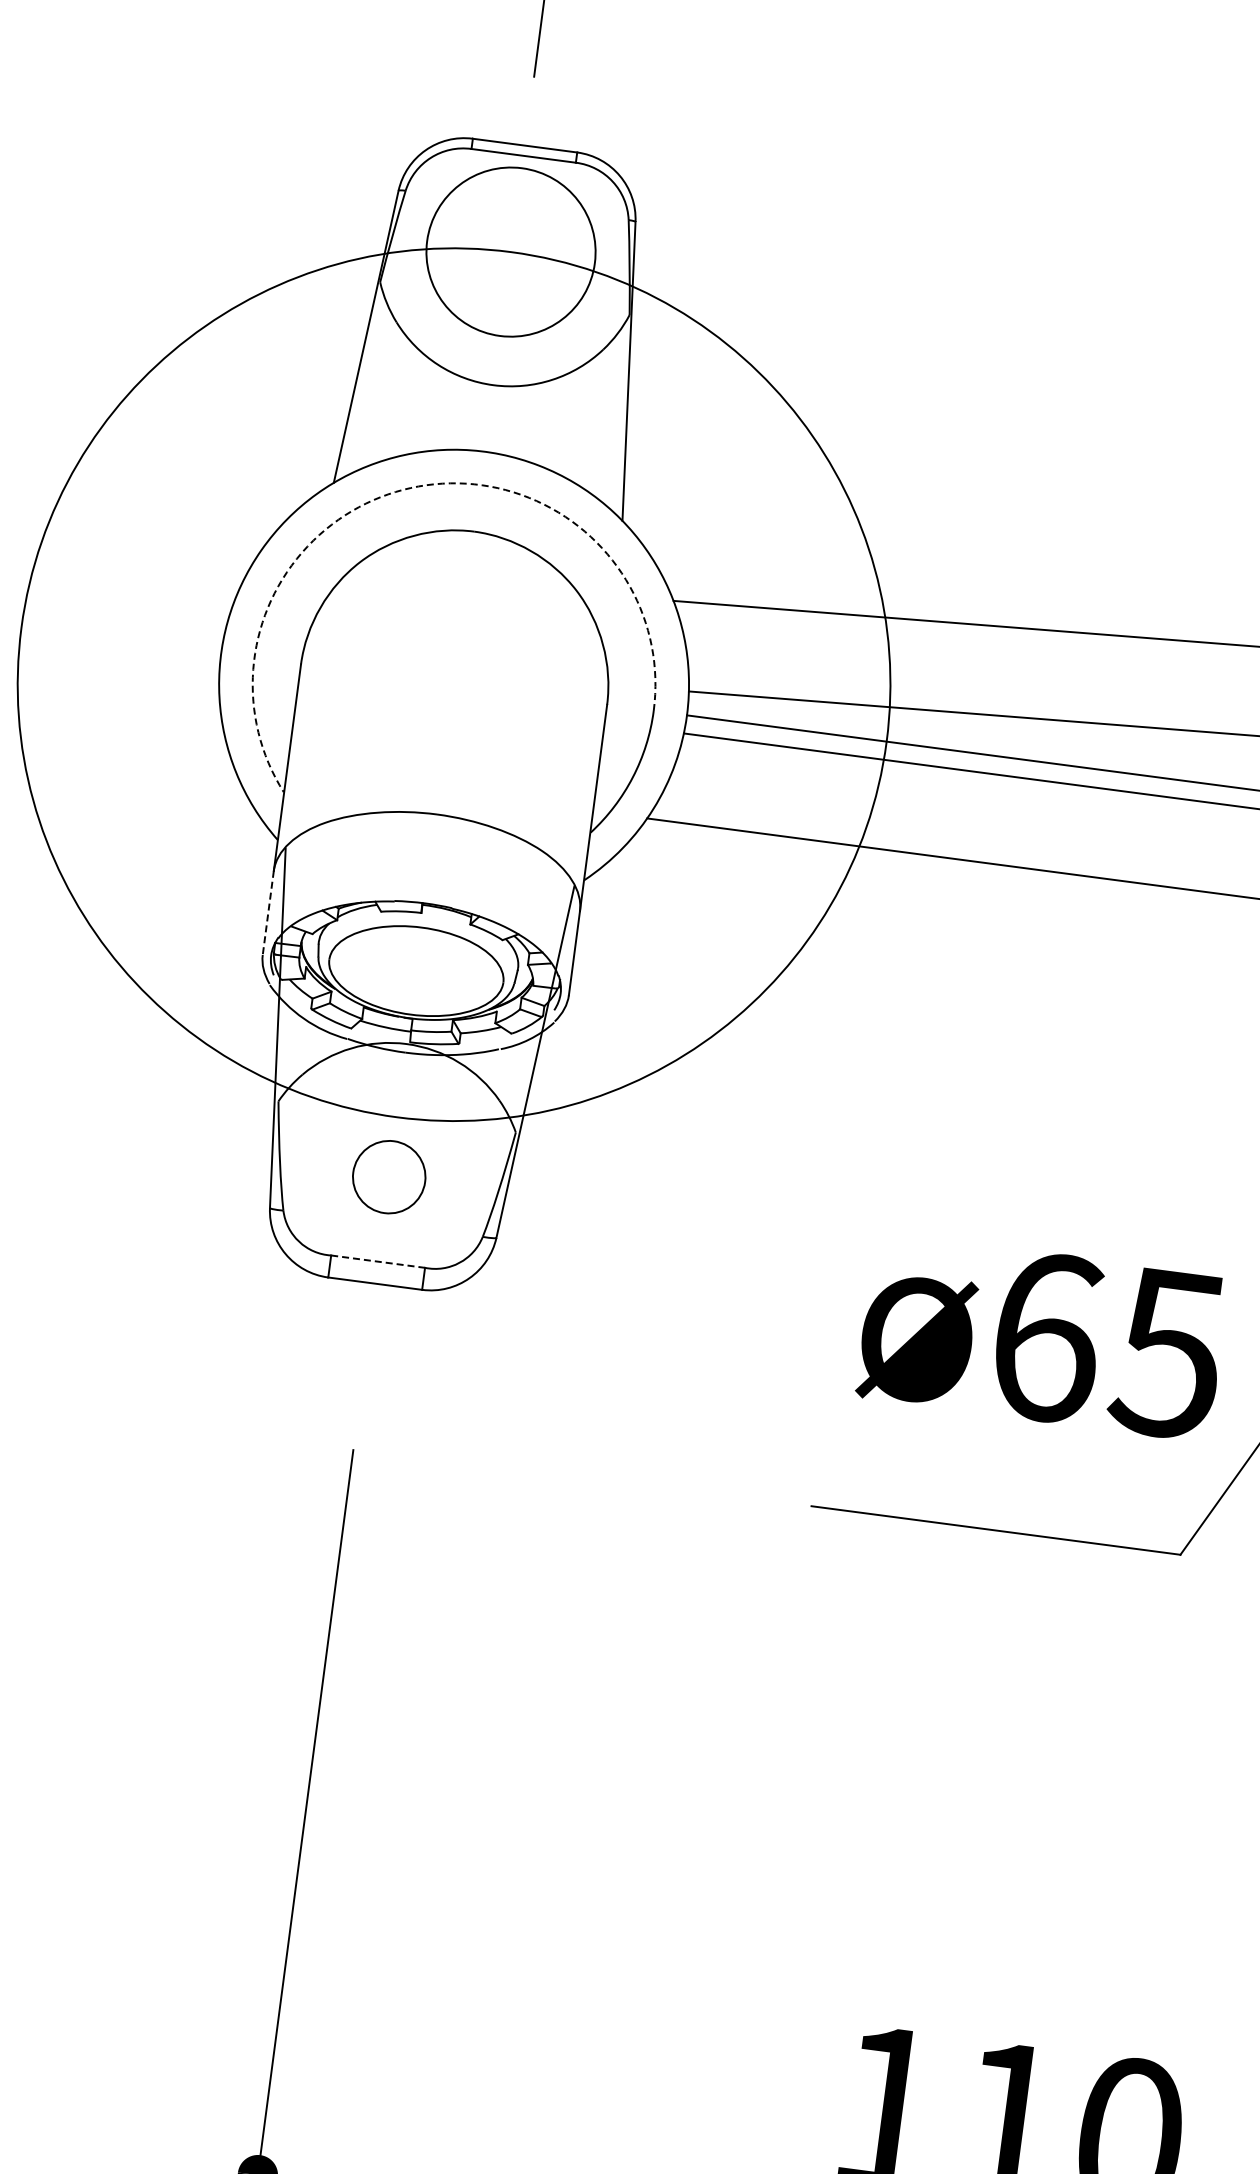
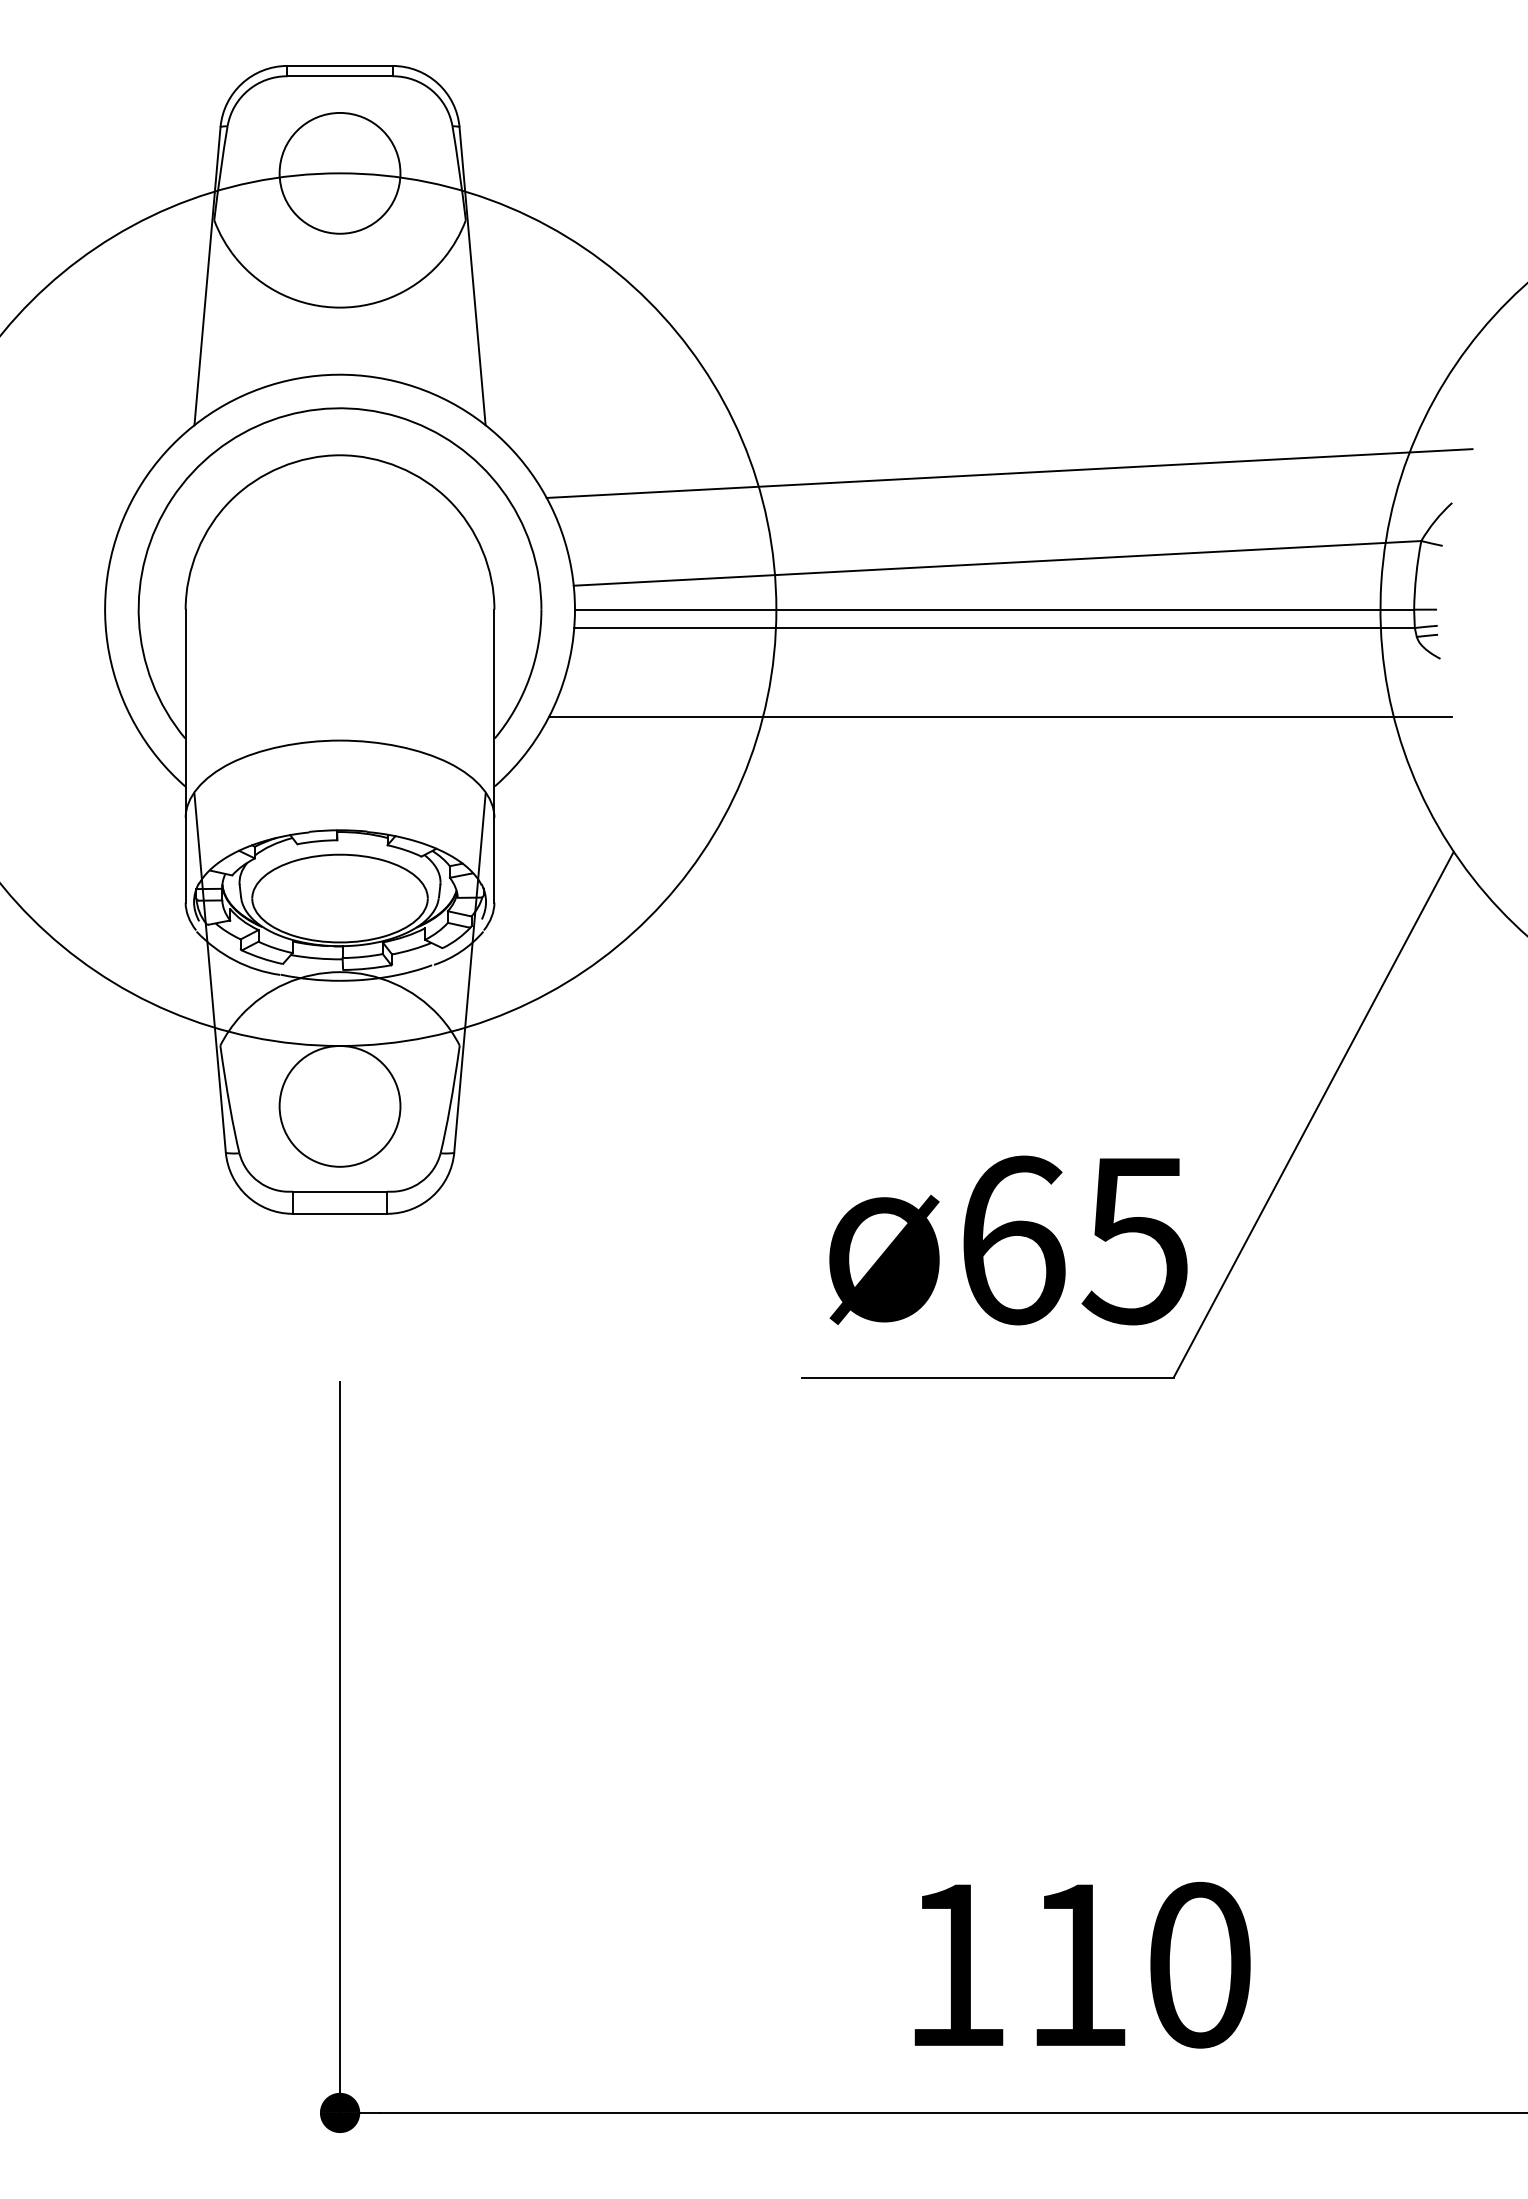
circle: (510, 251) -> (339, 172), size x0.71
arc: (410, 488) -> (271, 420), dashed -> solid
line: (268, 913) -> (185, 860), dashed -> solid
circle: (388, 1177) -> (339, 1106), size x1.67
line: (378, 1261) -> (340, 1191), dashed -> solid
text: (1042, 1336) -> (1008, 1240), moved

